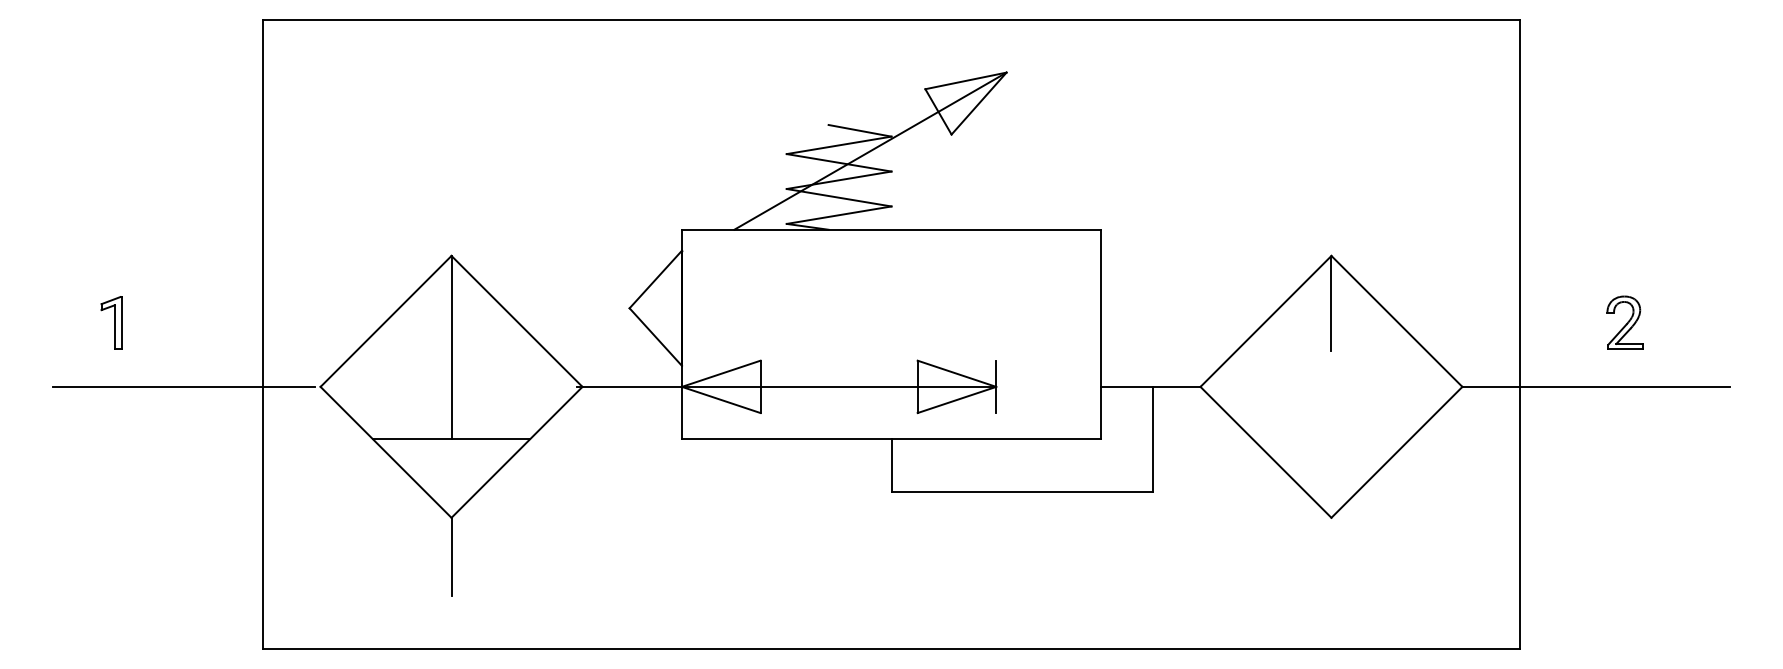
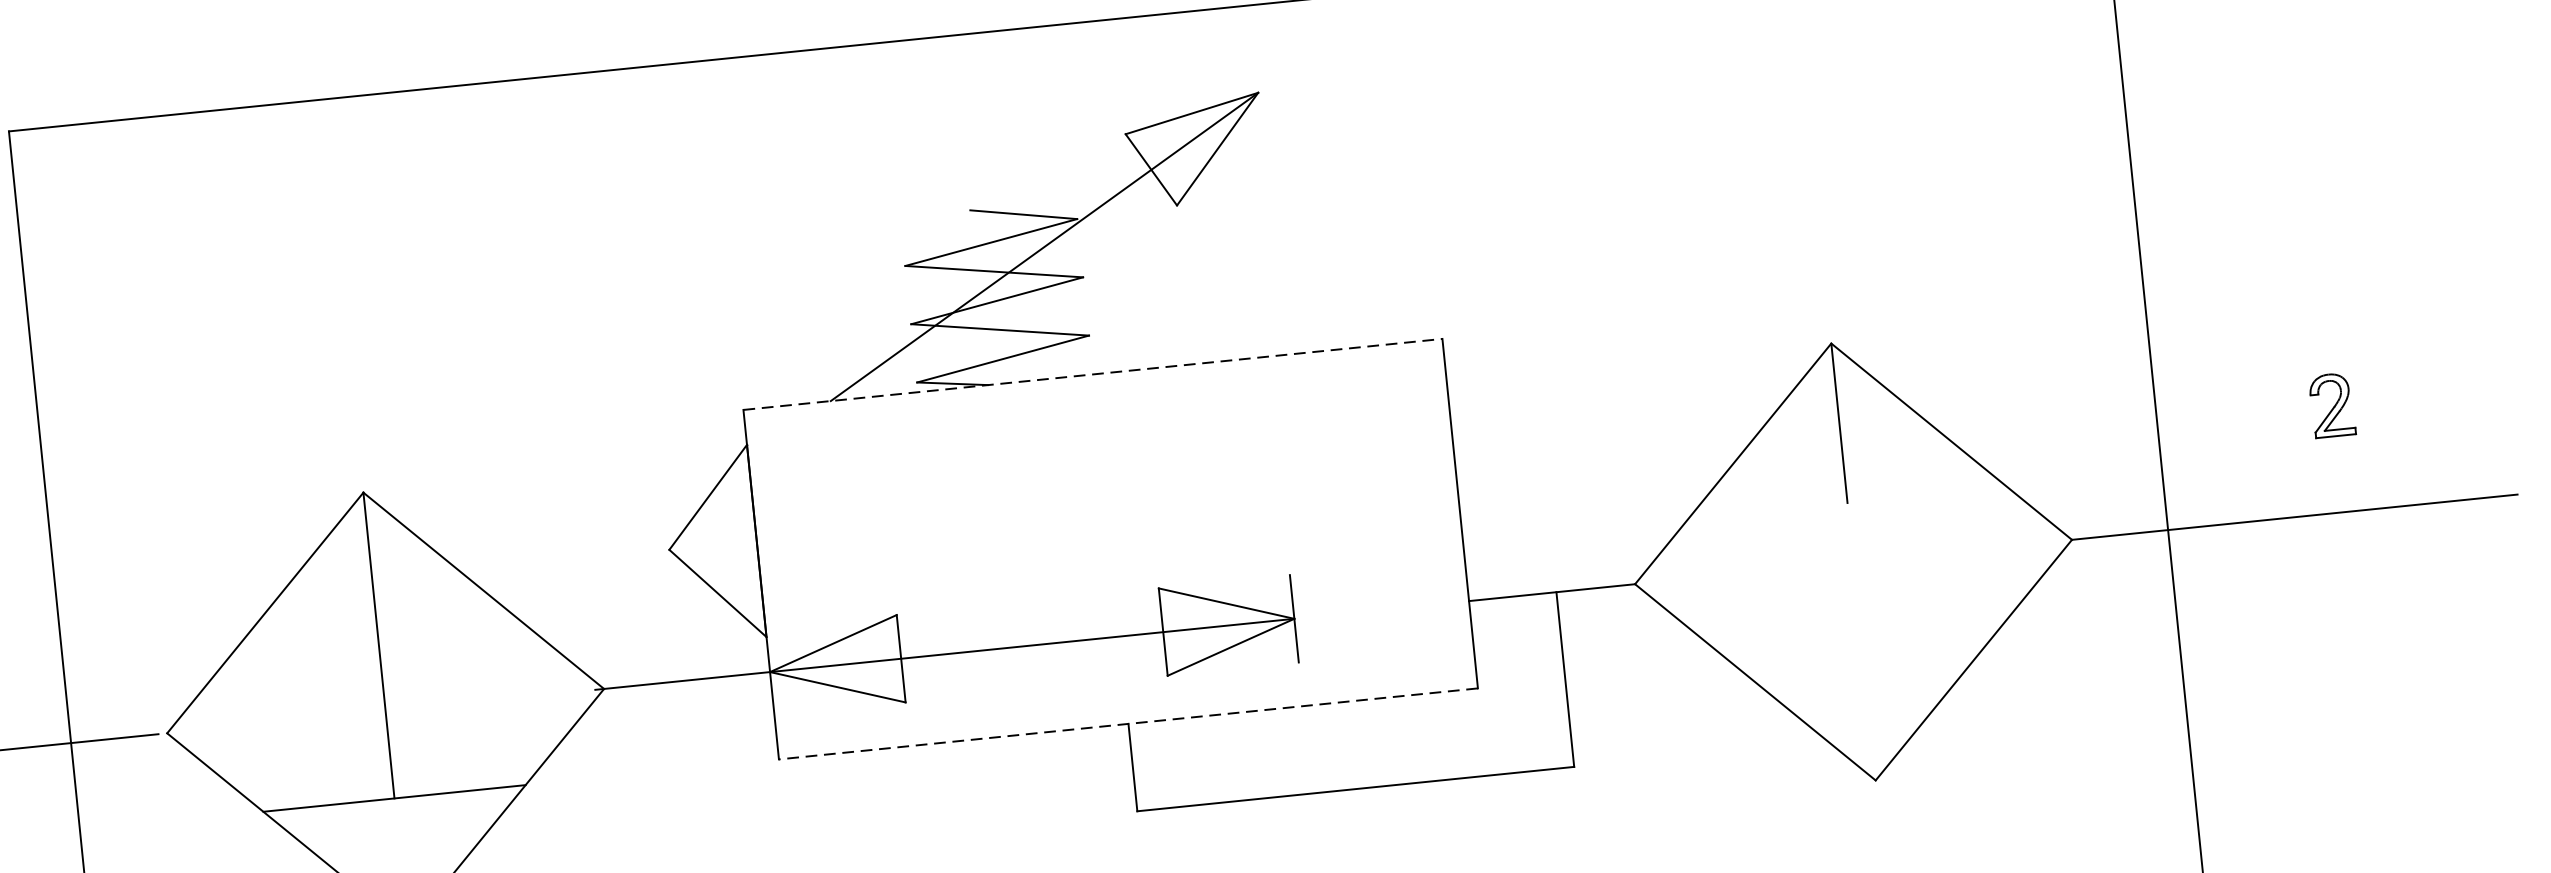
line: (891, 229) -> (1092, 374), solid -> dashed
part: (1624, 322) -> (2331, 404), size x0.7
line: (890, 439) -> (1126, 724), solid -> dashed

